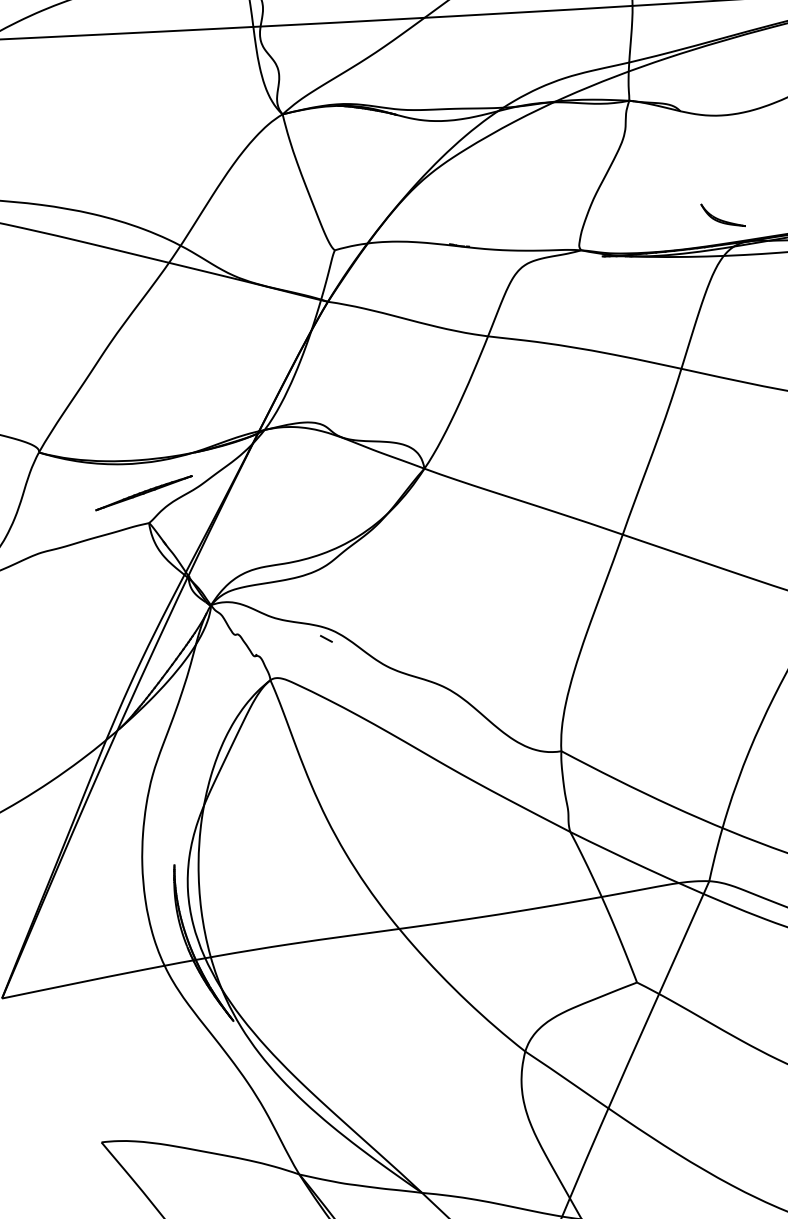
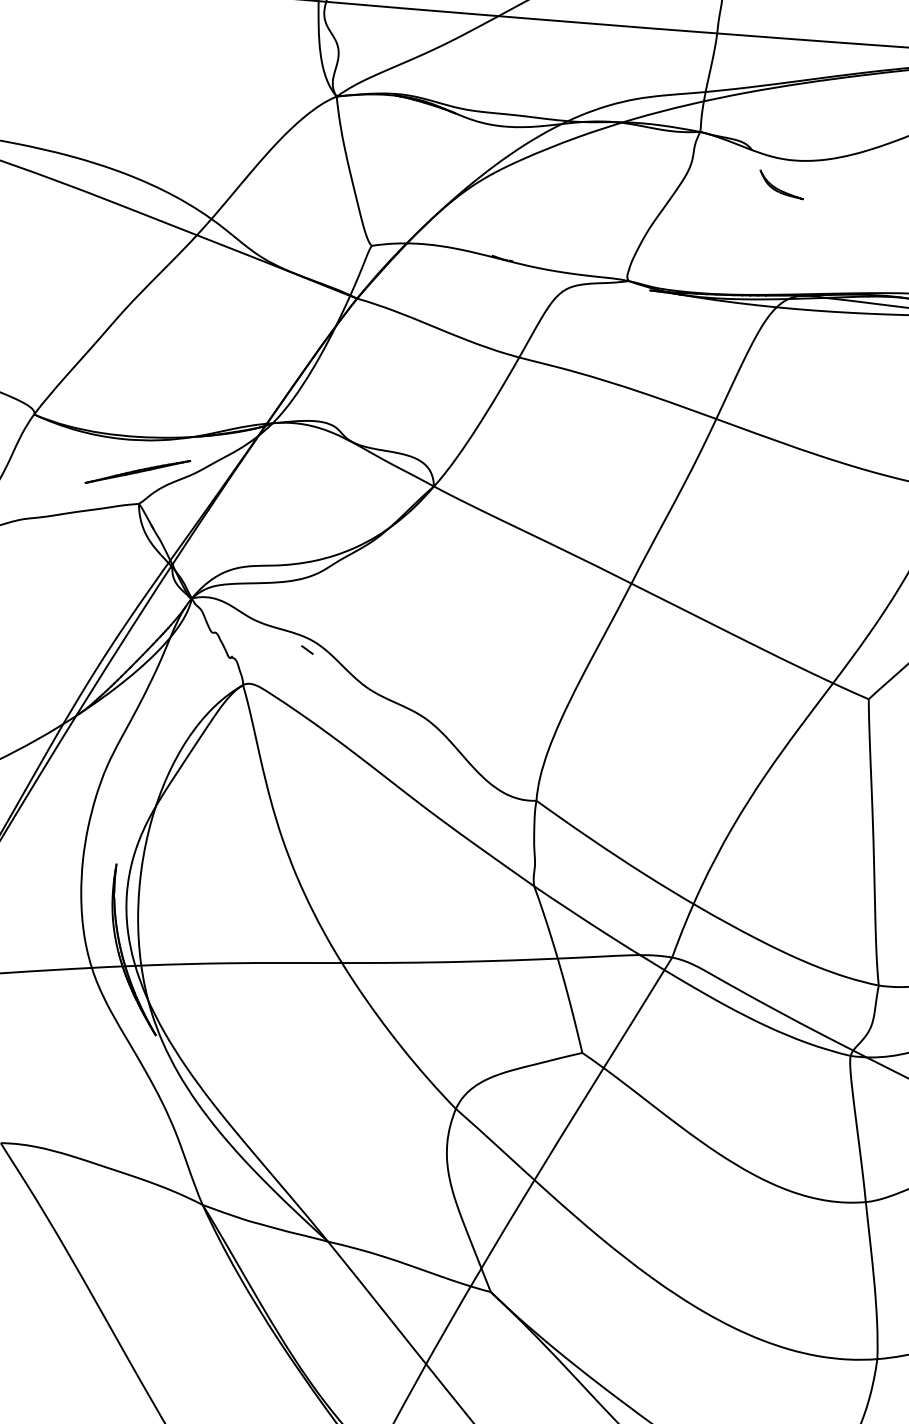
part: (722, 215) -> (781, 184), moved

